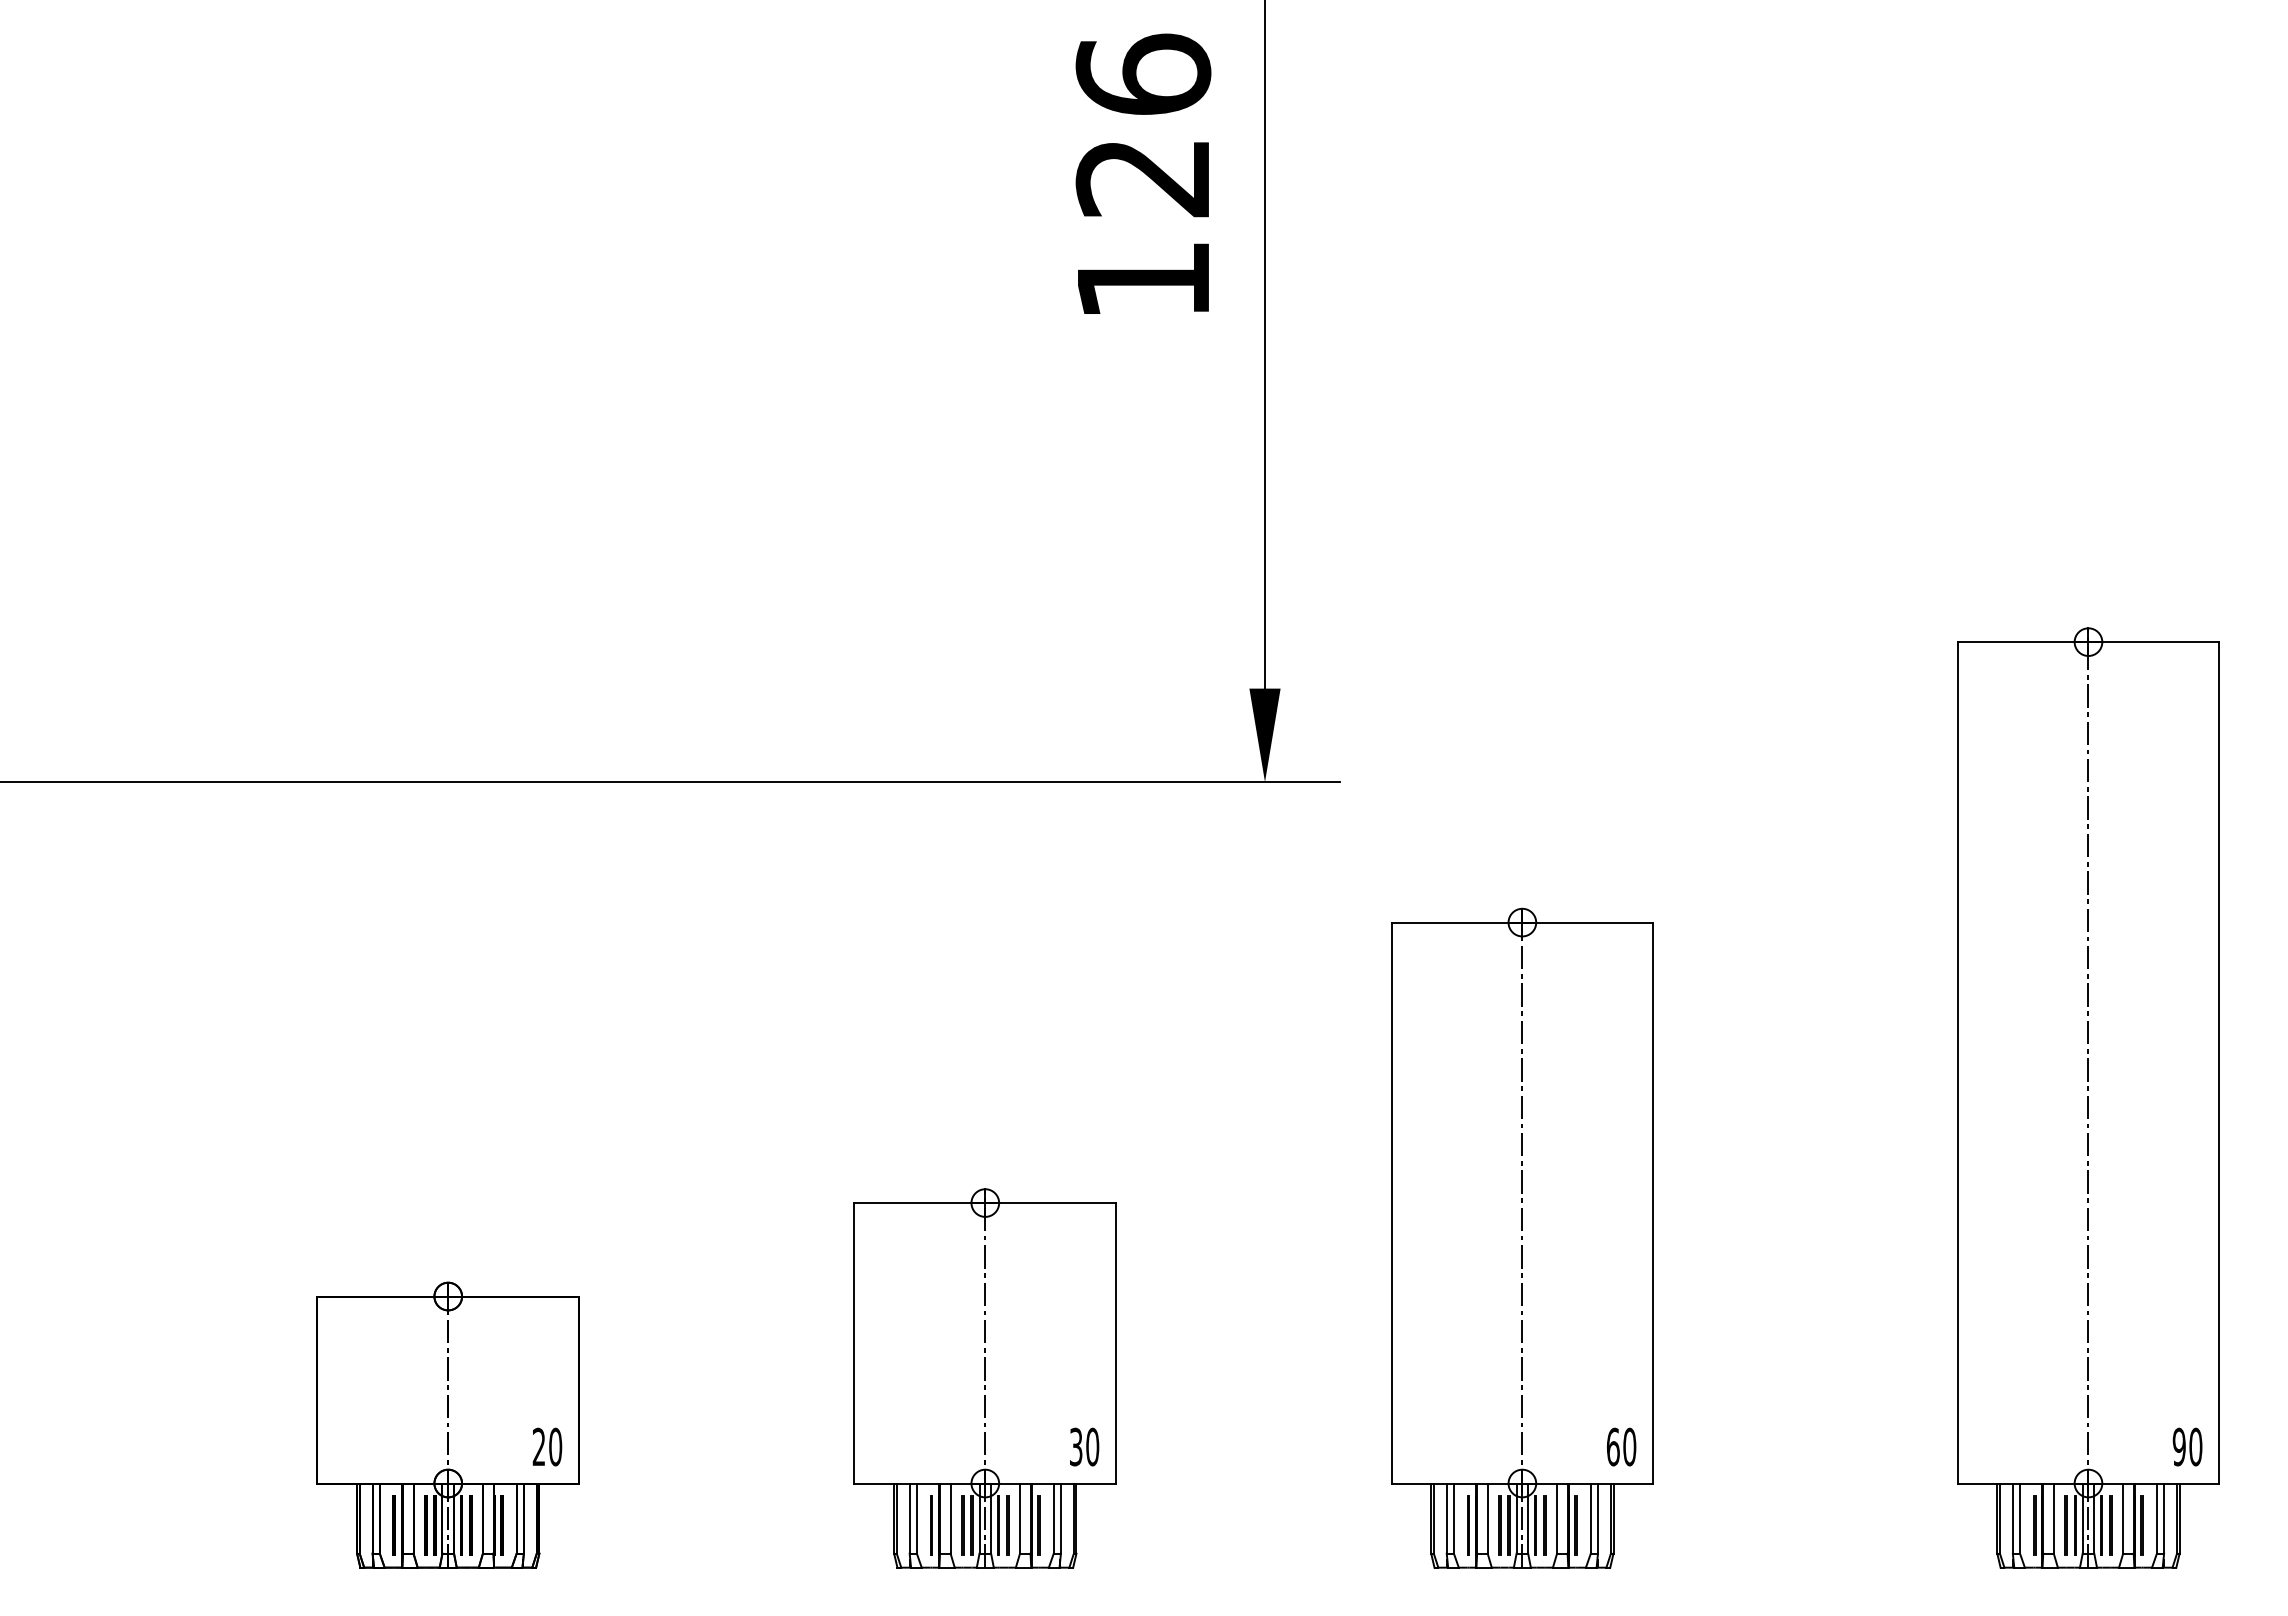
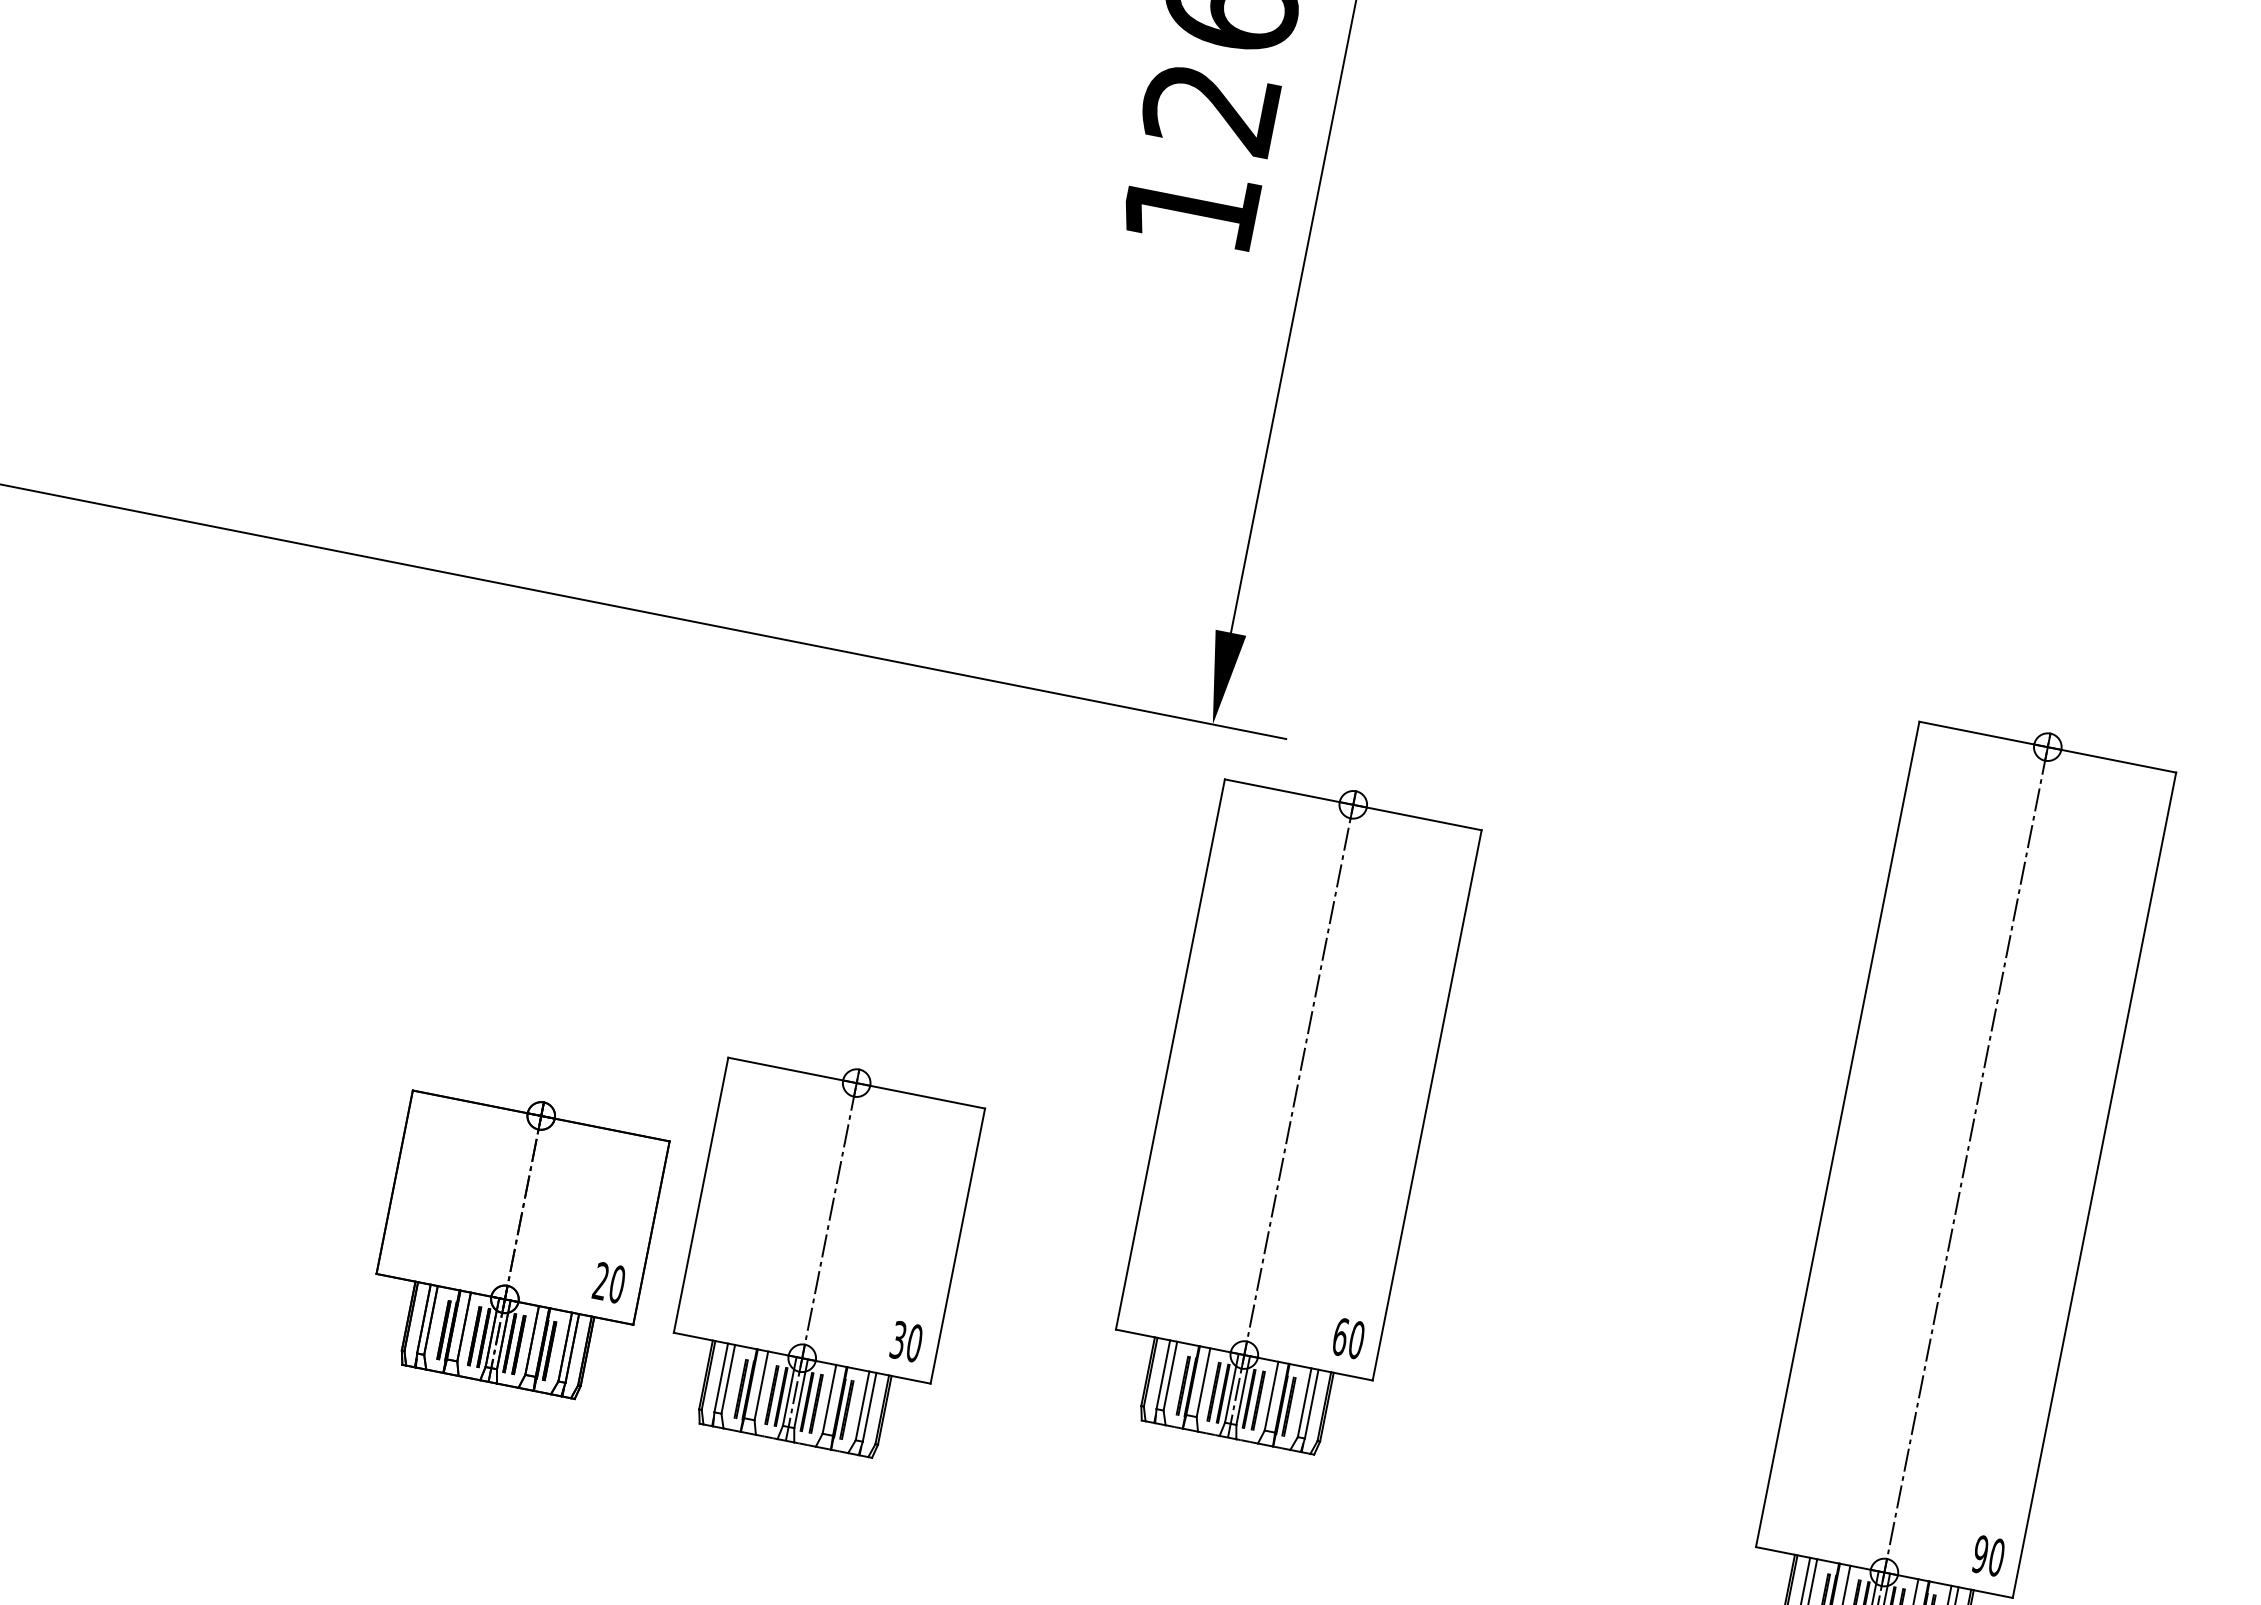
part: (1522, 1237) -> (1292, 1113), moved
part: (447, 1424) -> (515, 1241), moved

